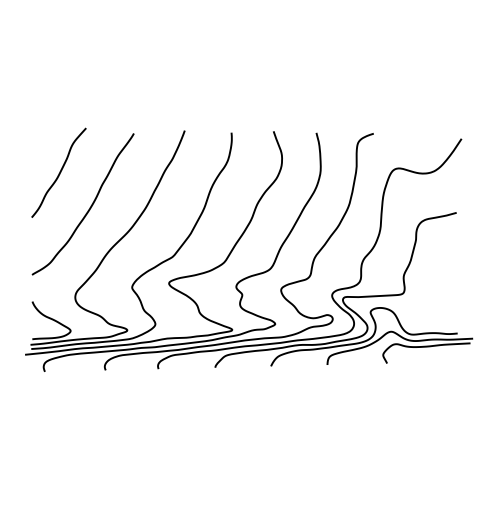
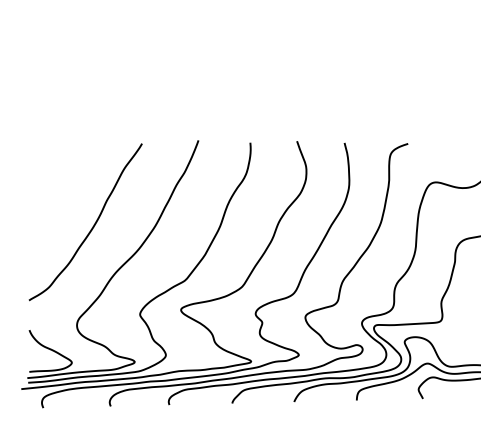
curve: (59, 172) -> (59, 186), removed

